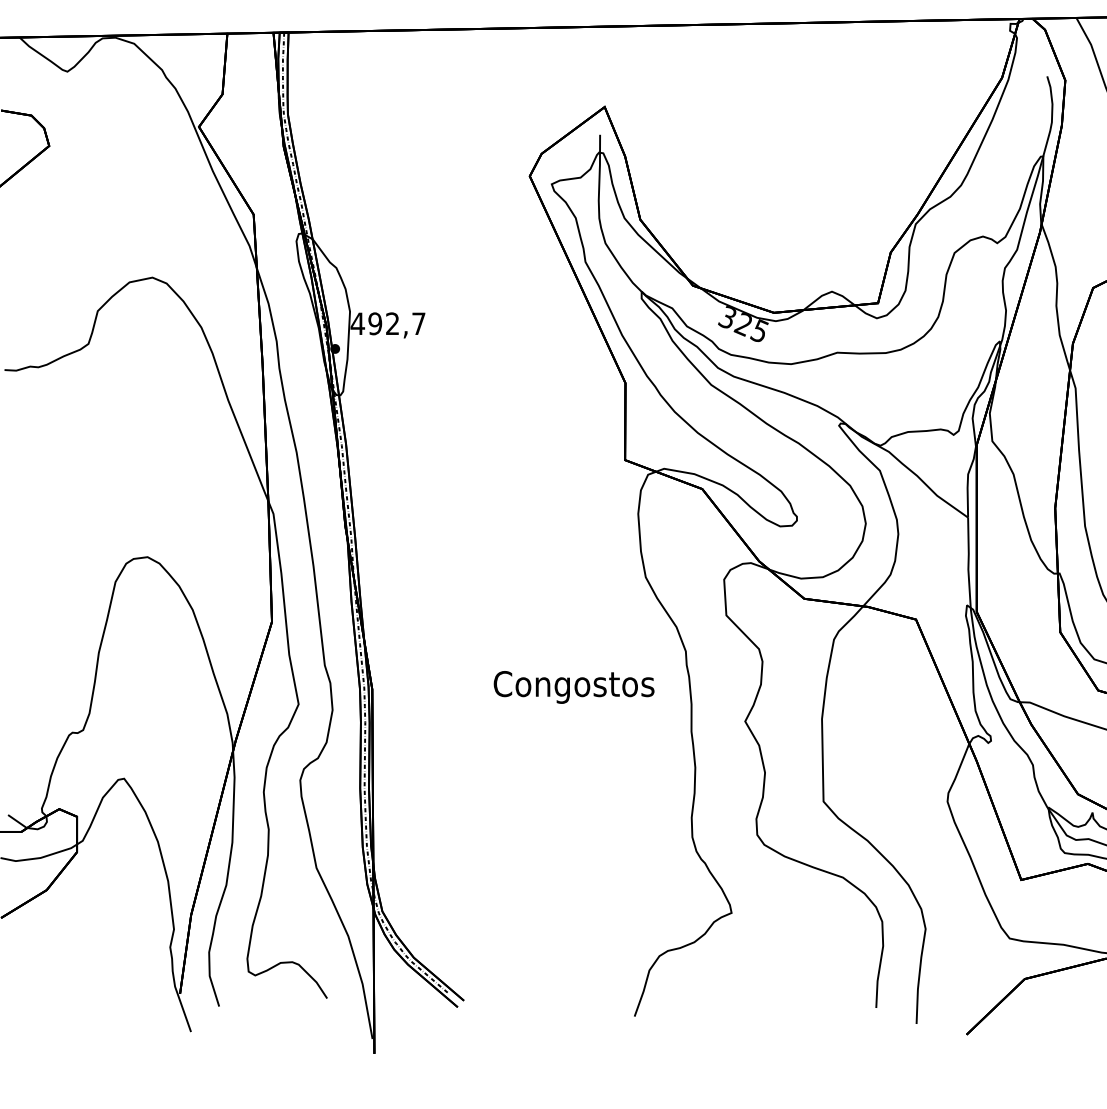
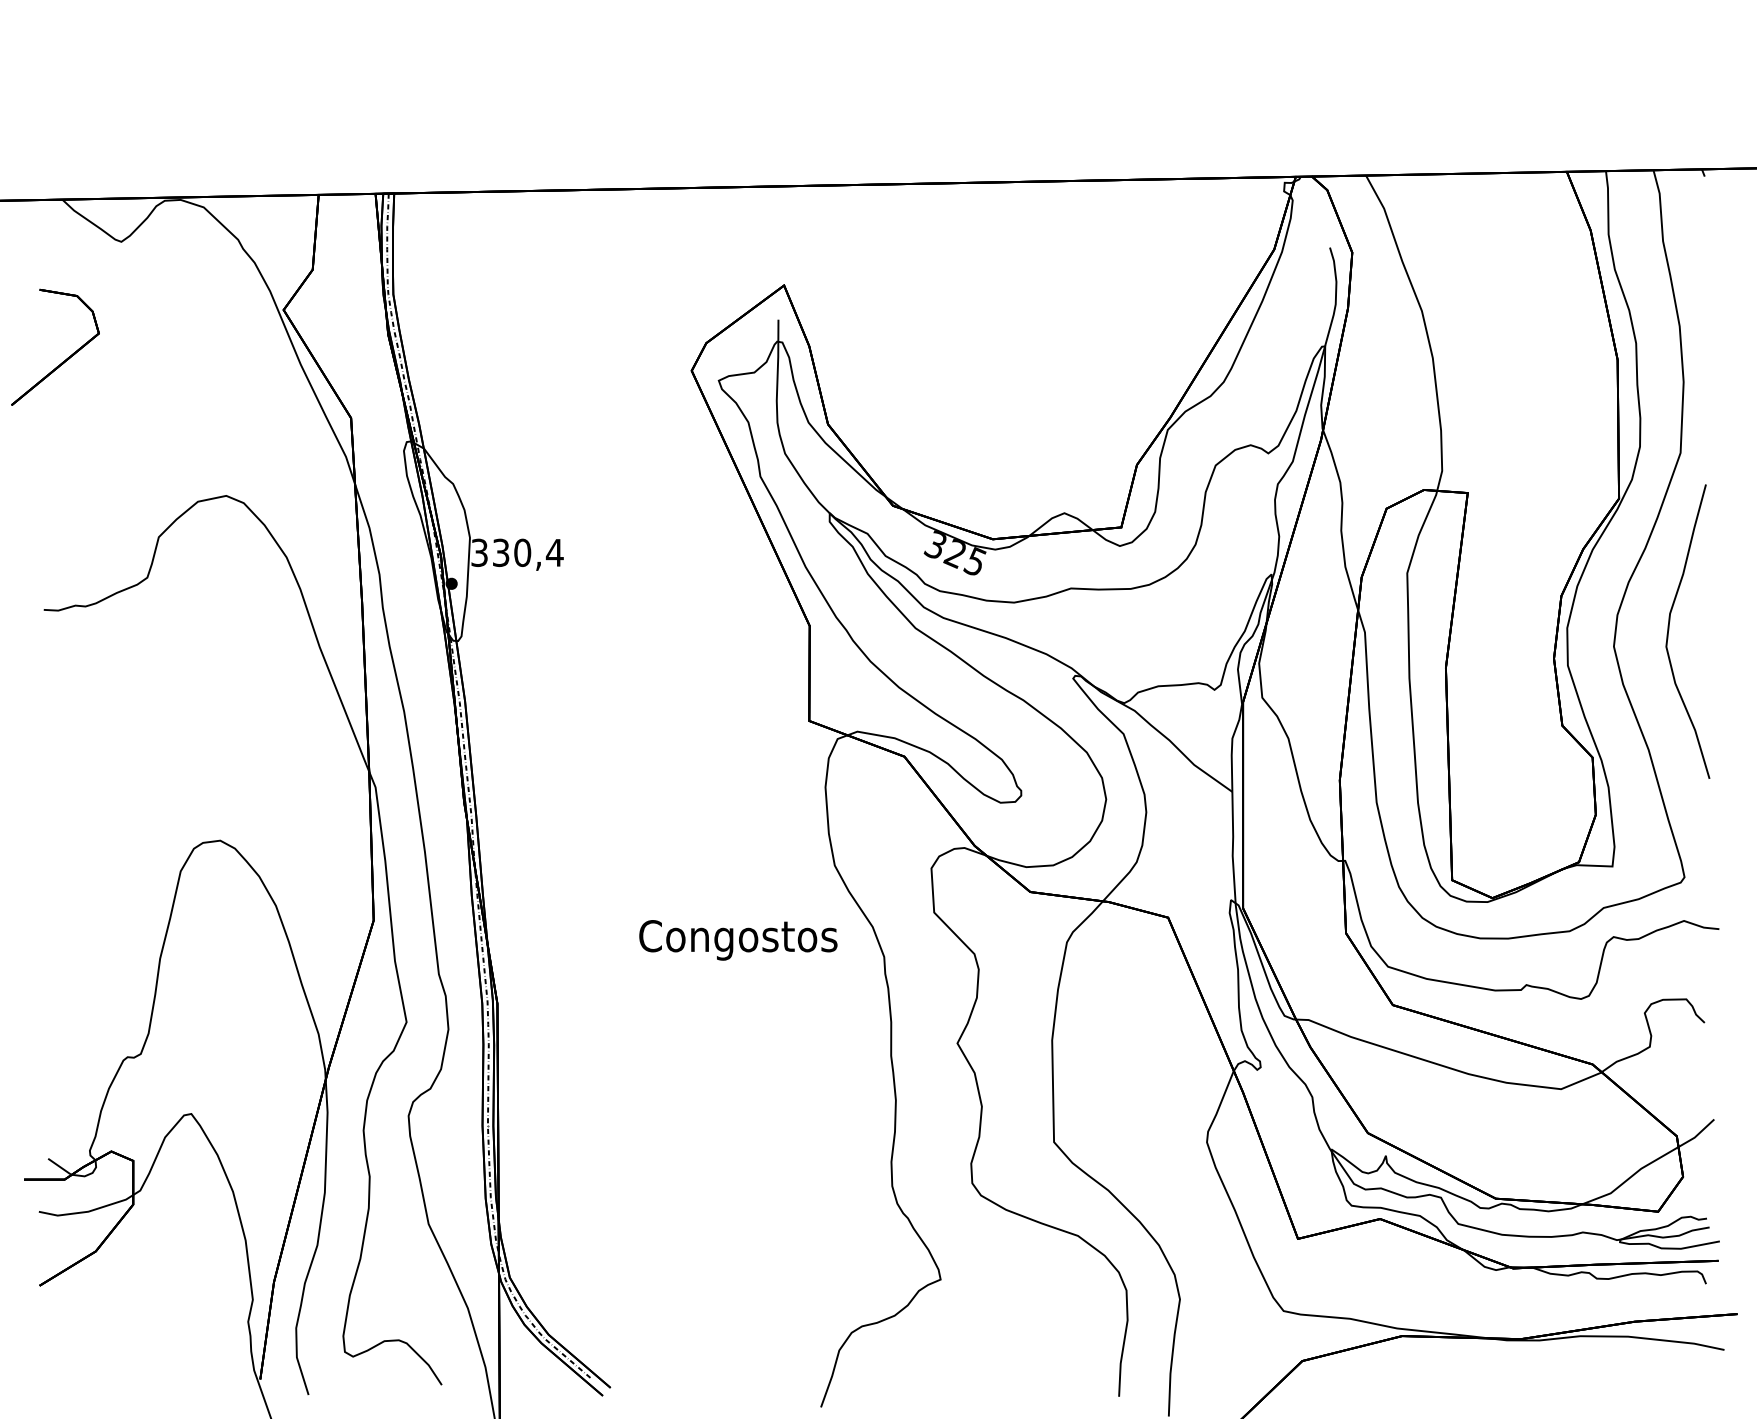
text: (387, 323) -> (516, 552), 492,7 -> 330,4
text: (574, 687) -> (738, 940), moved

